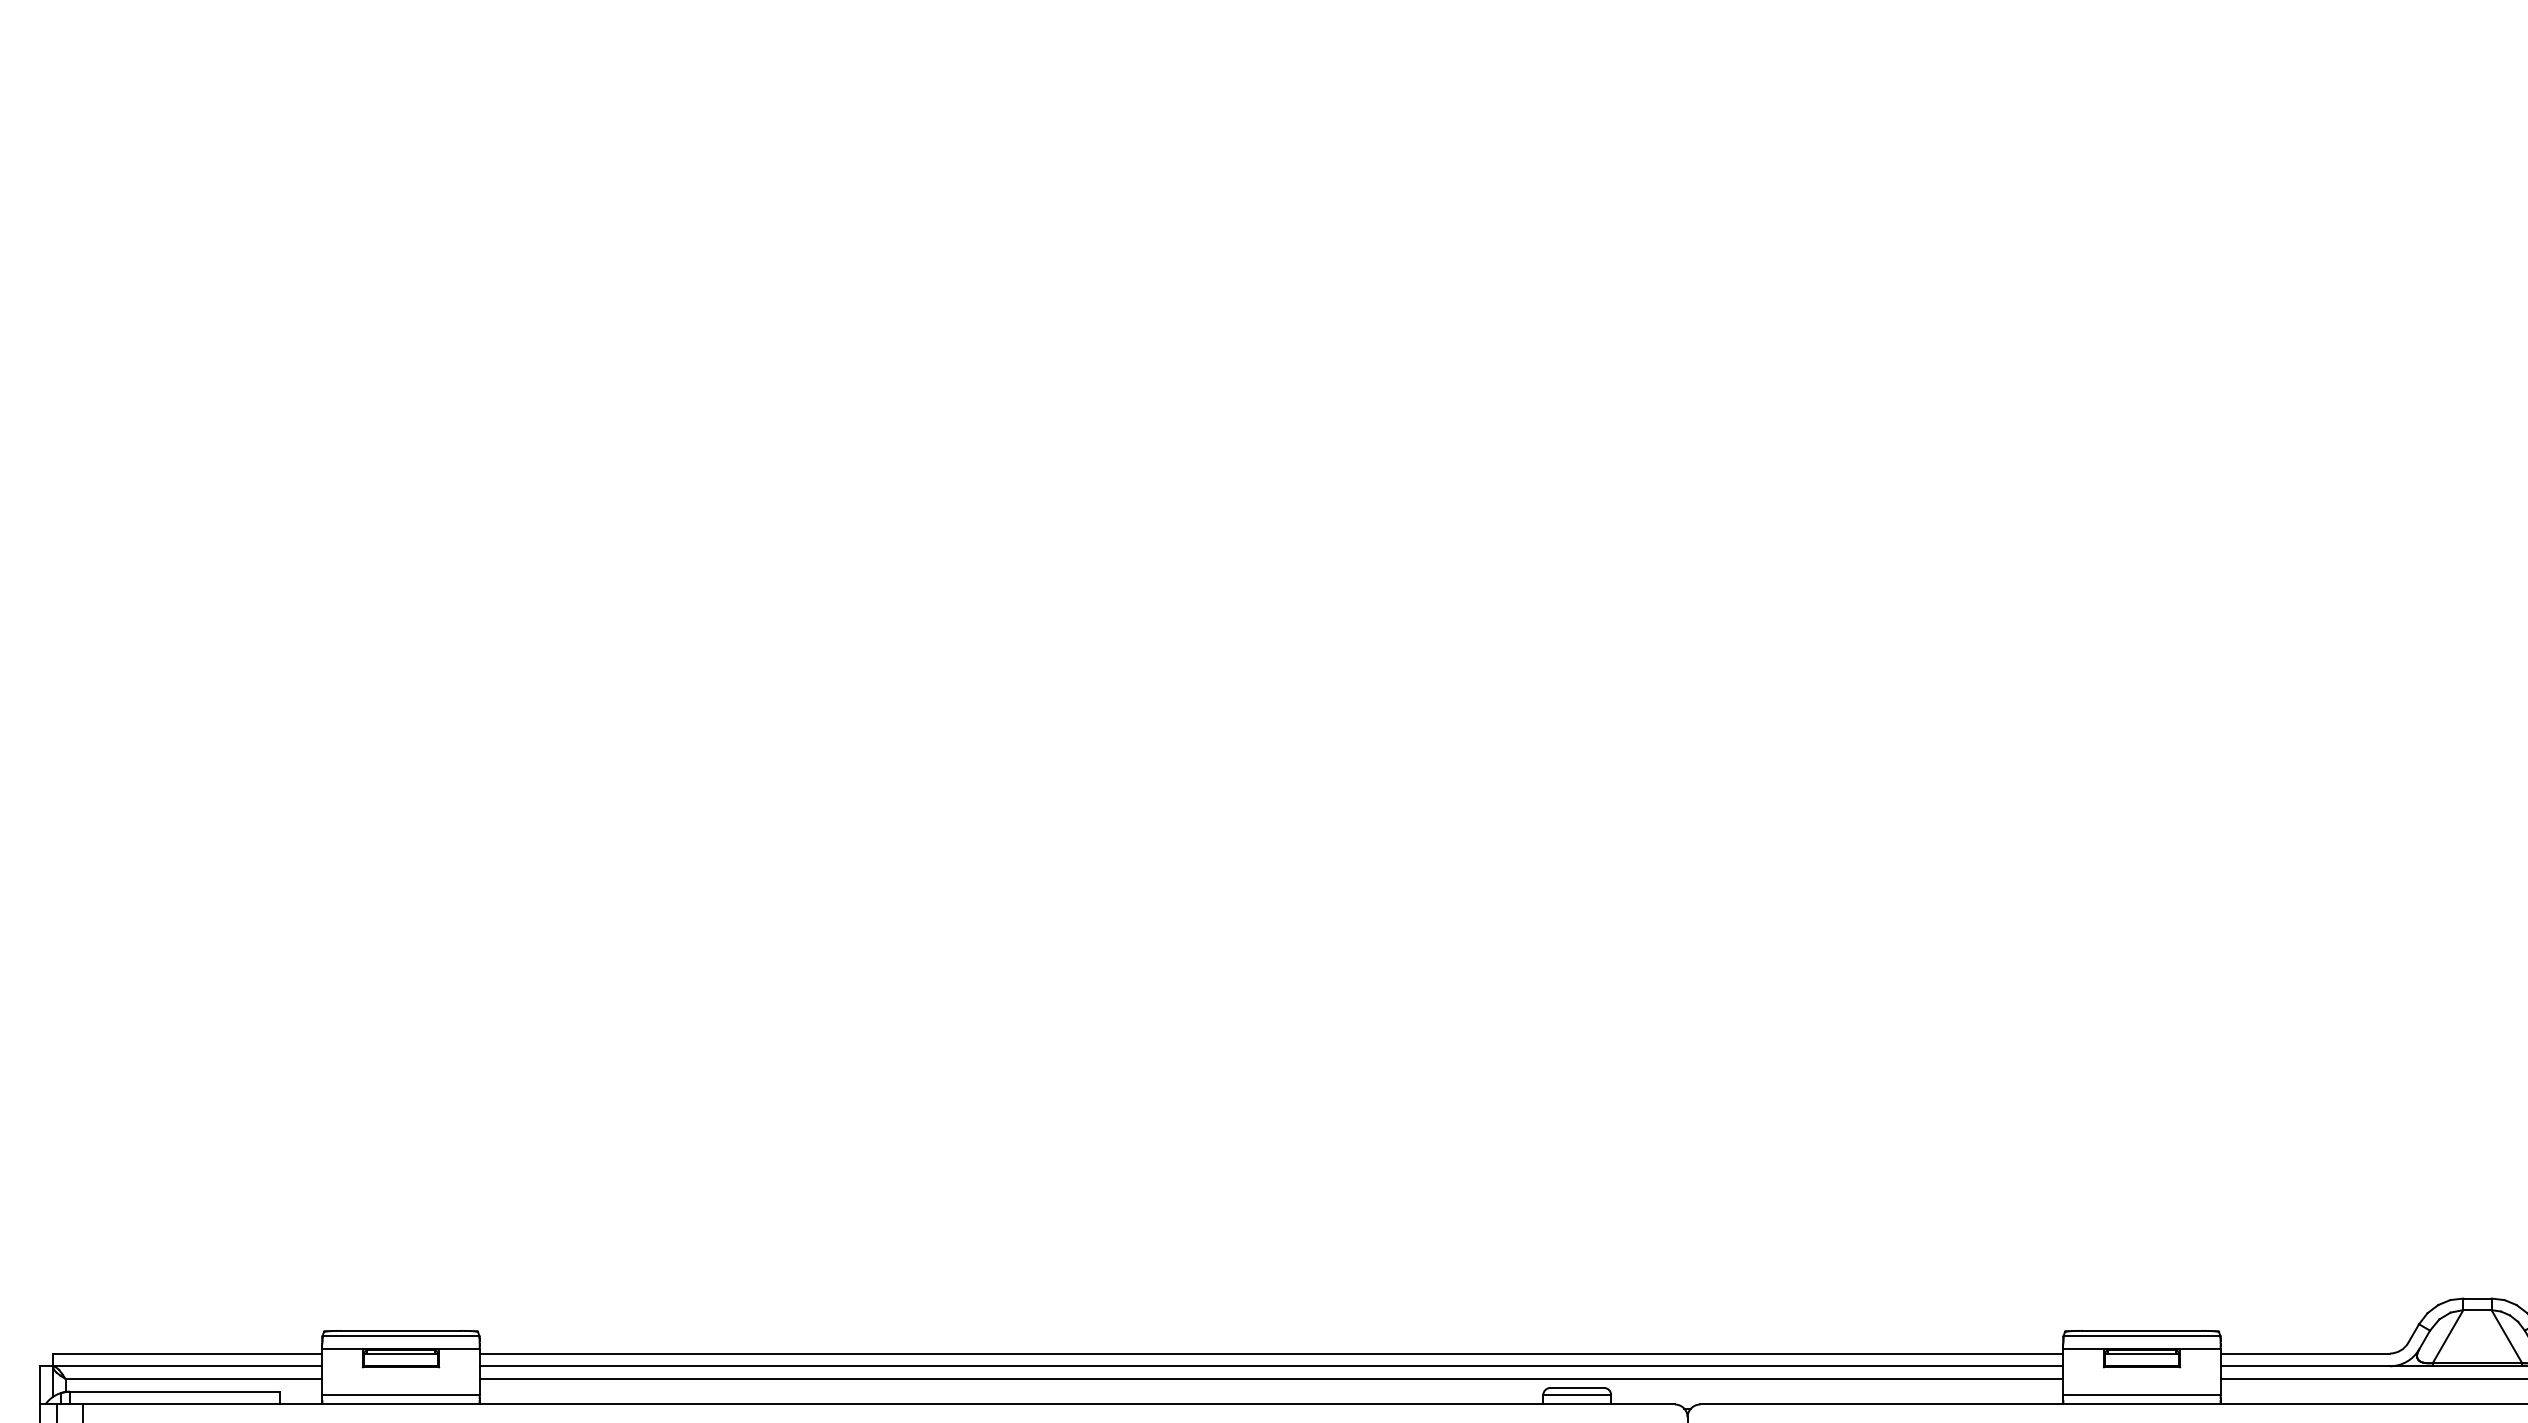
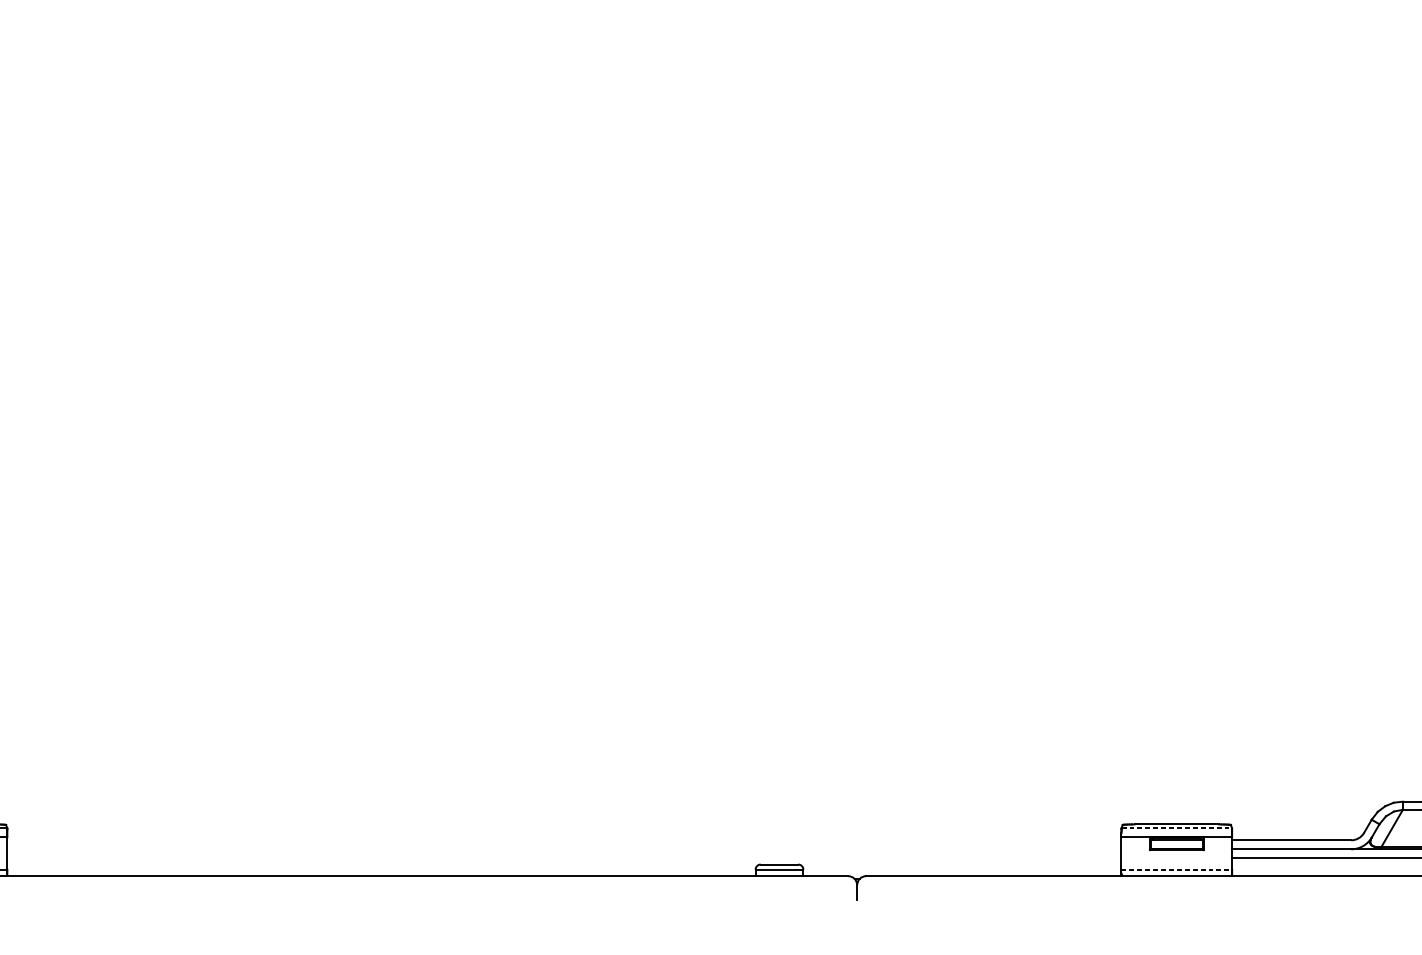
line: (2142, 1336) -> (1177, 828), solid -> dashed
line: (1271, 1353) -> (564, 840), removed
line: (1271, 1366) -> (564, 849), removed
line: (1271, 1379) -> (564, 858), removed
line: (2142, 1395) -> (1177, 869), solid -> dashed

